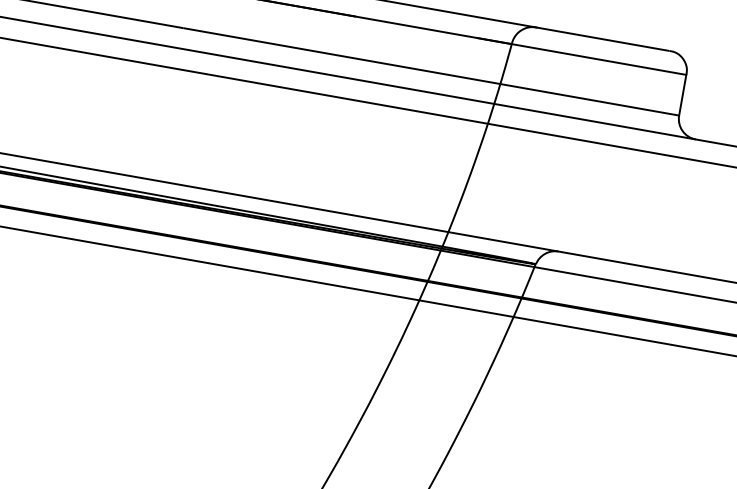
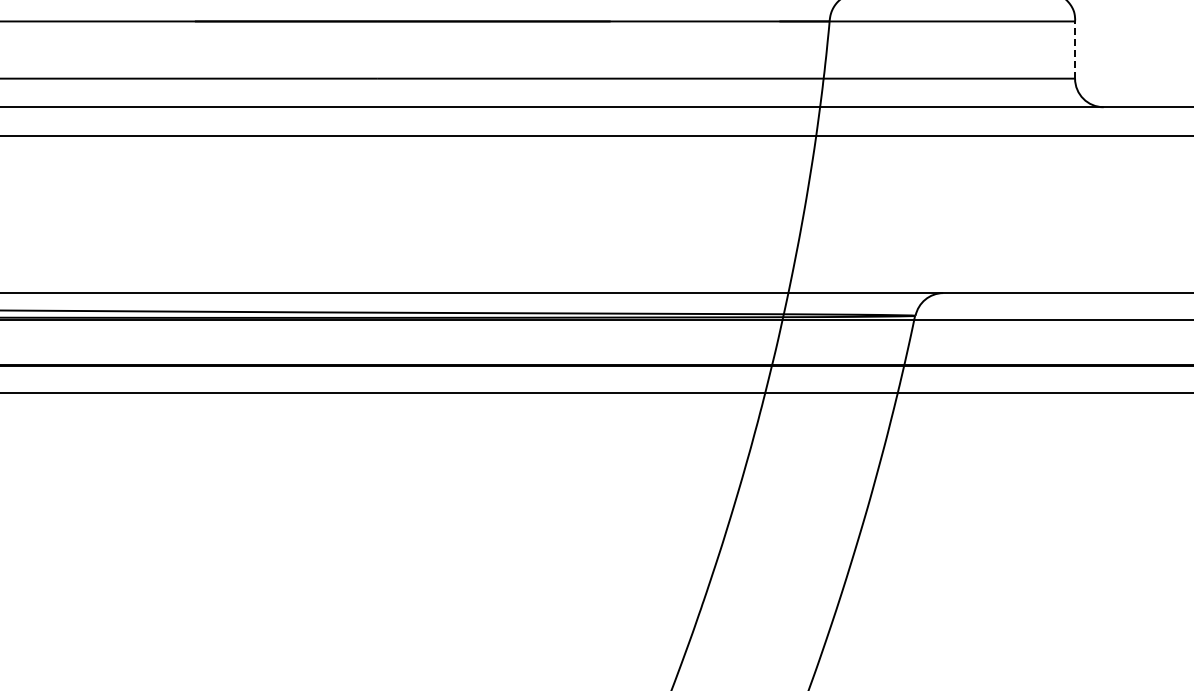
line: (682, 95) -> (1075, 50), solid -> dashed

